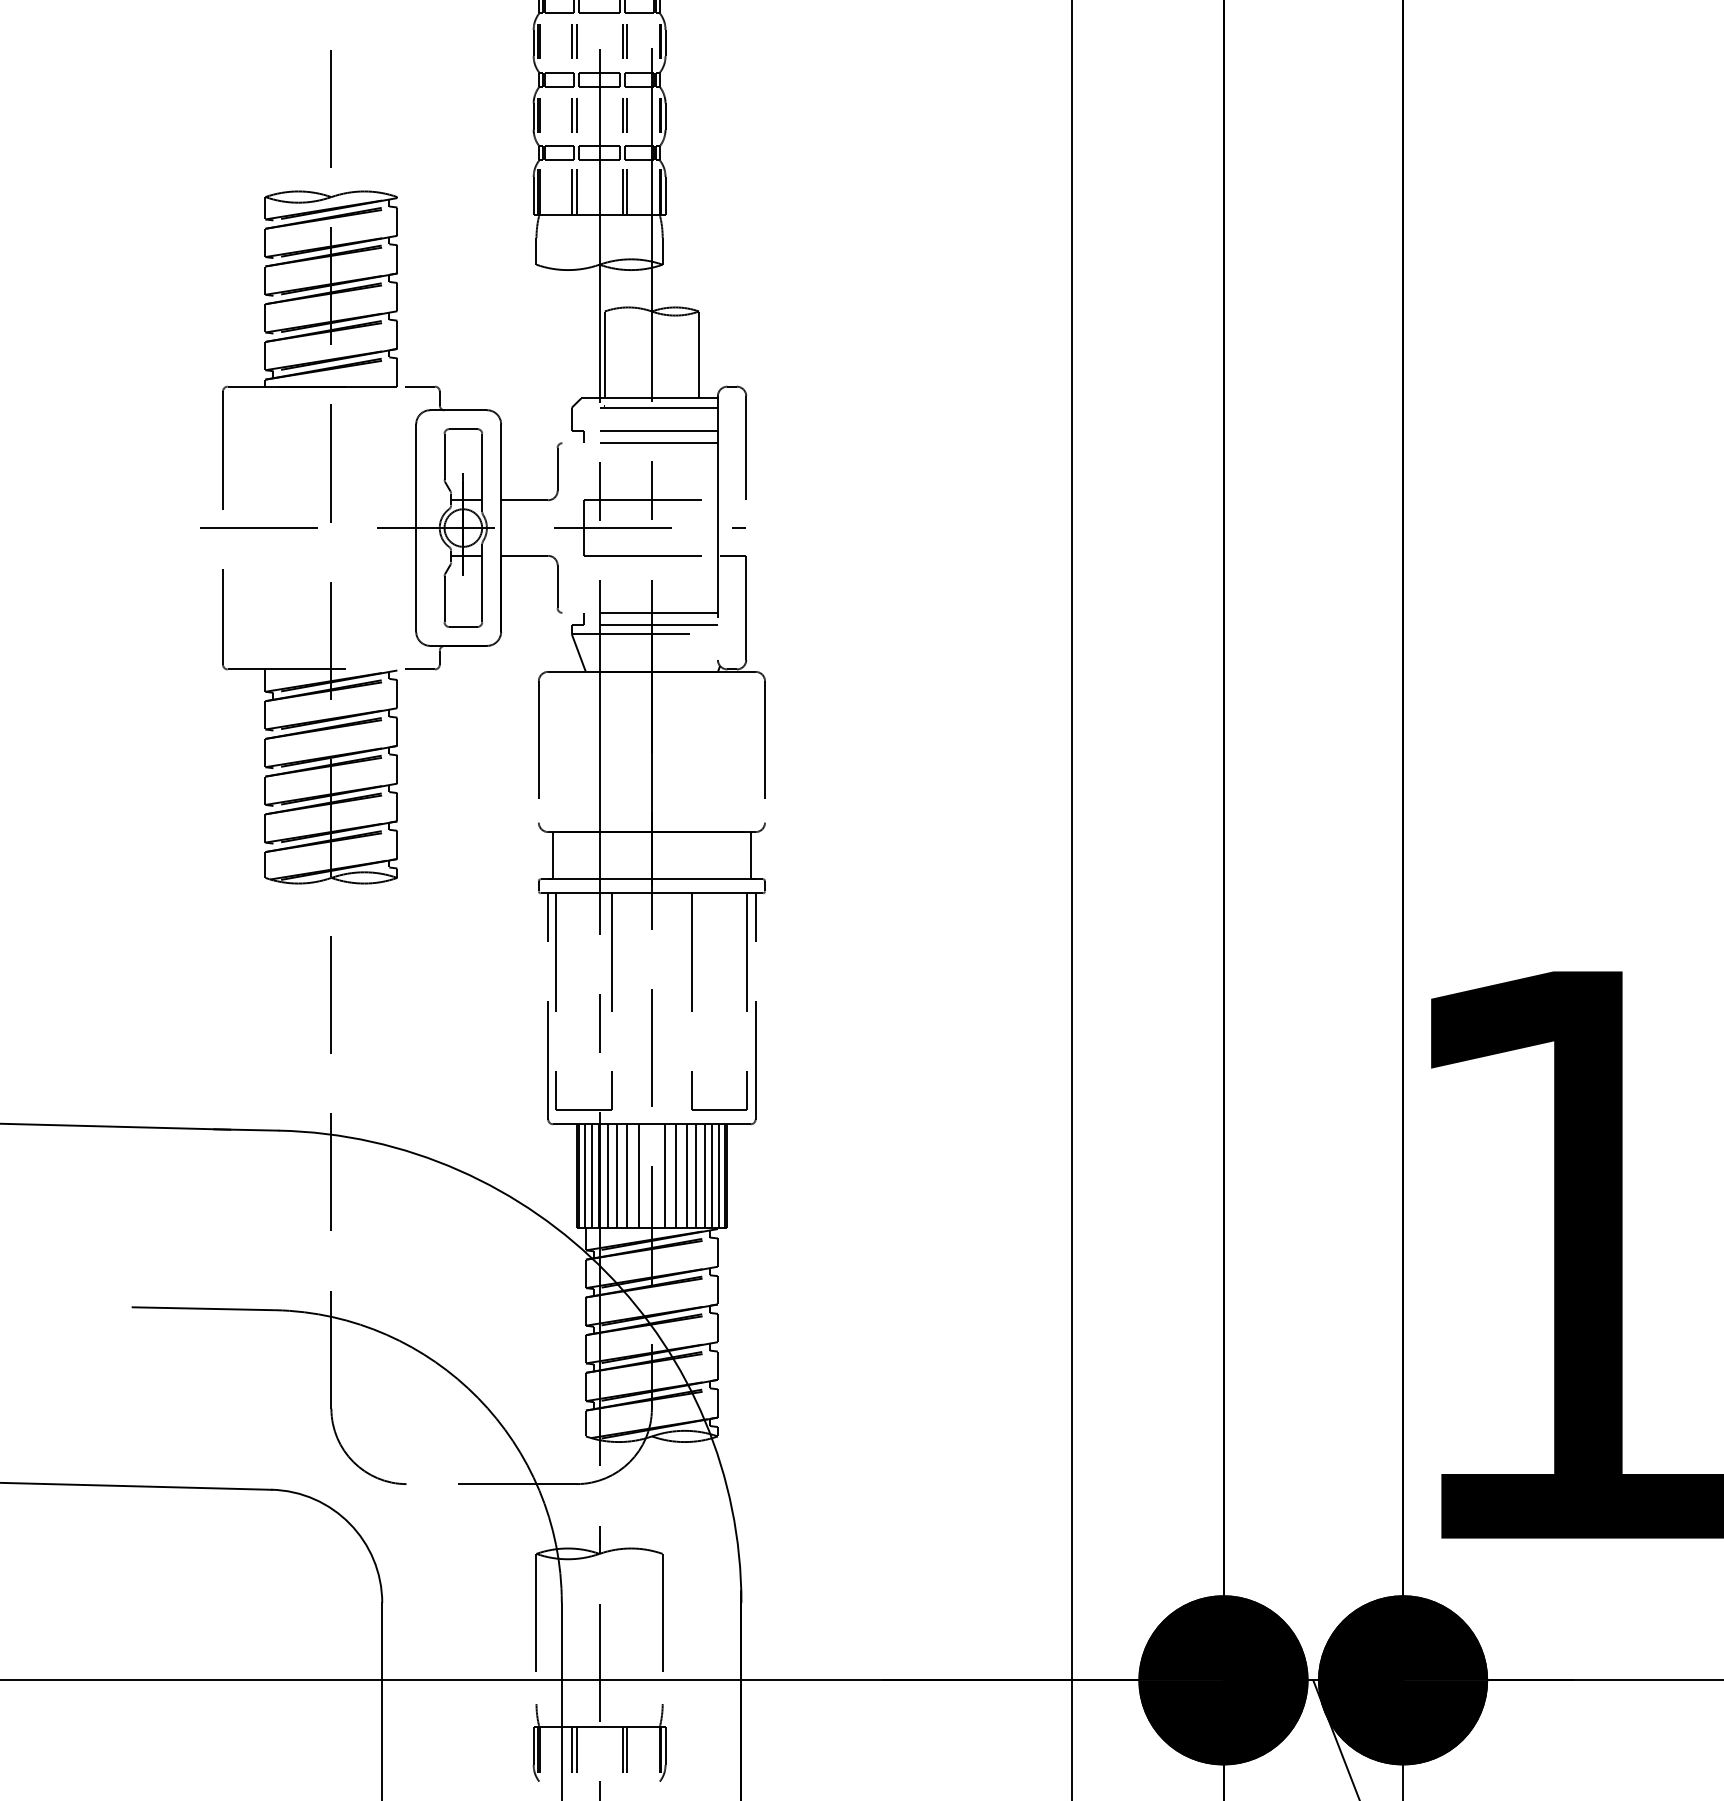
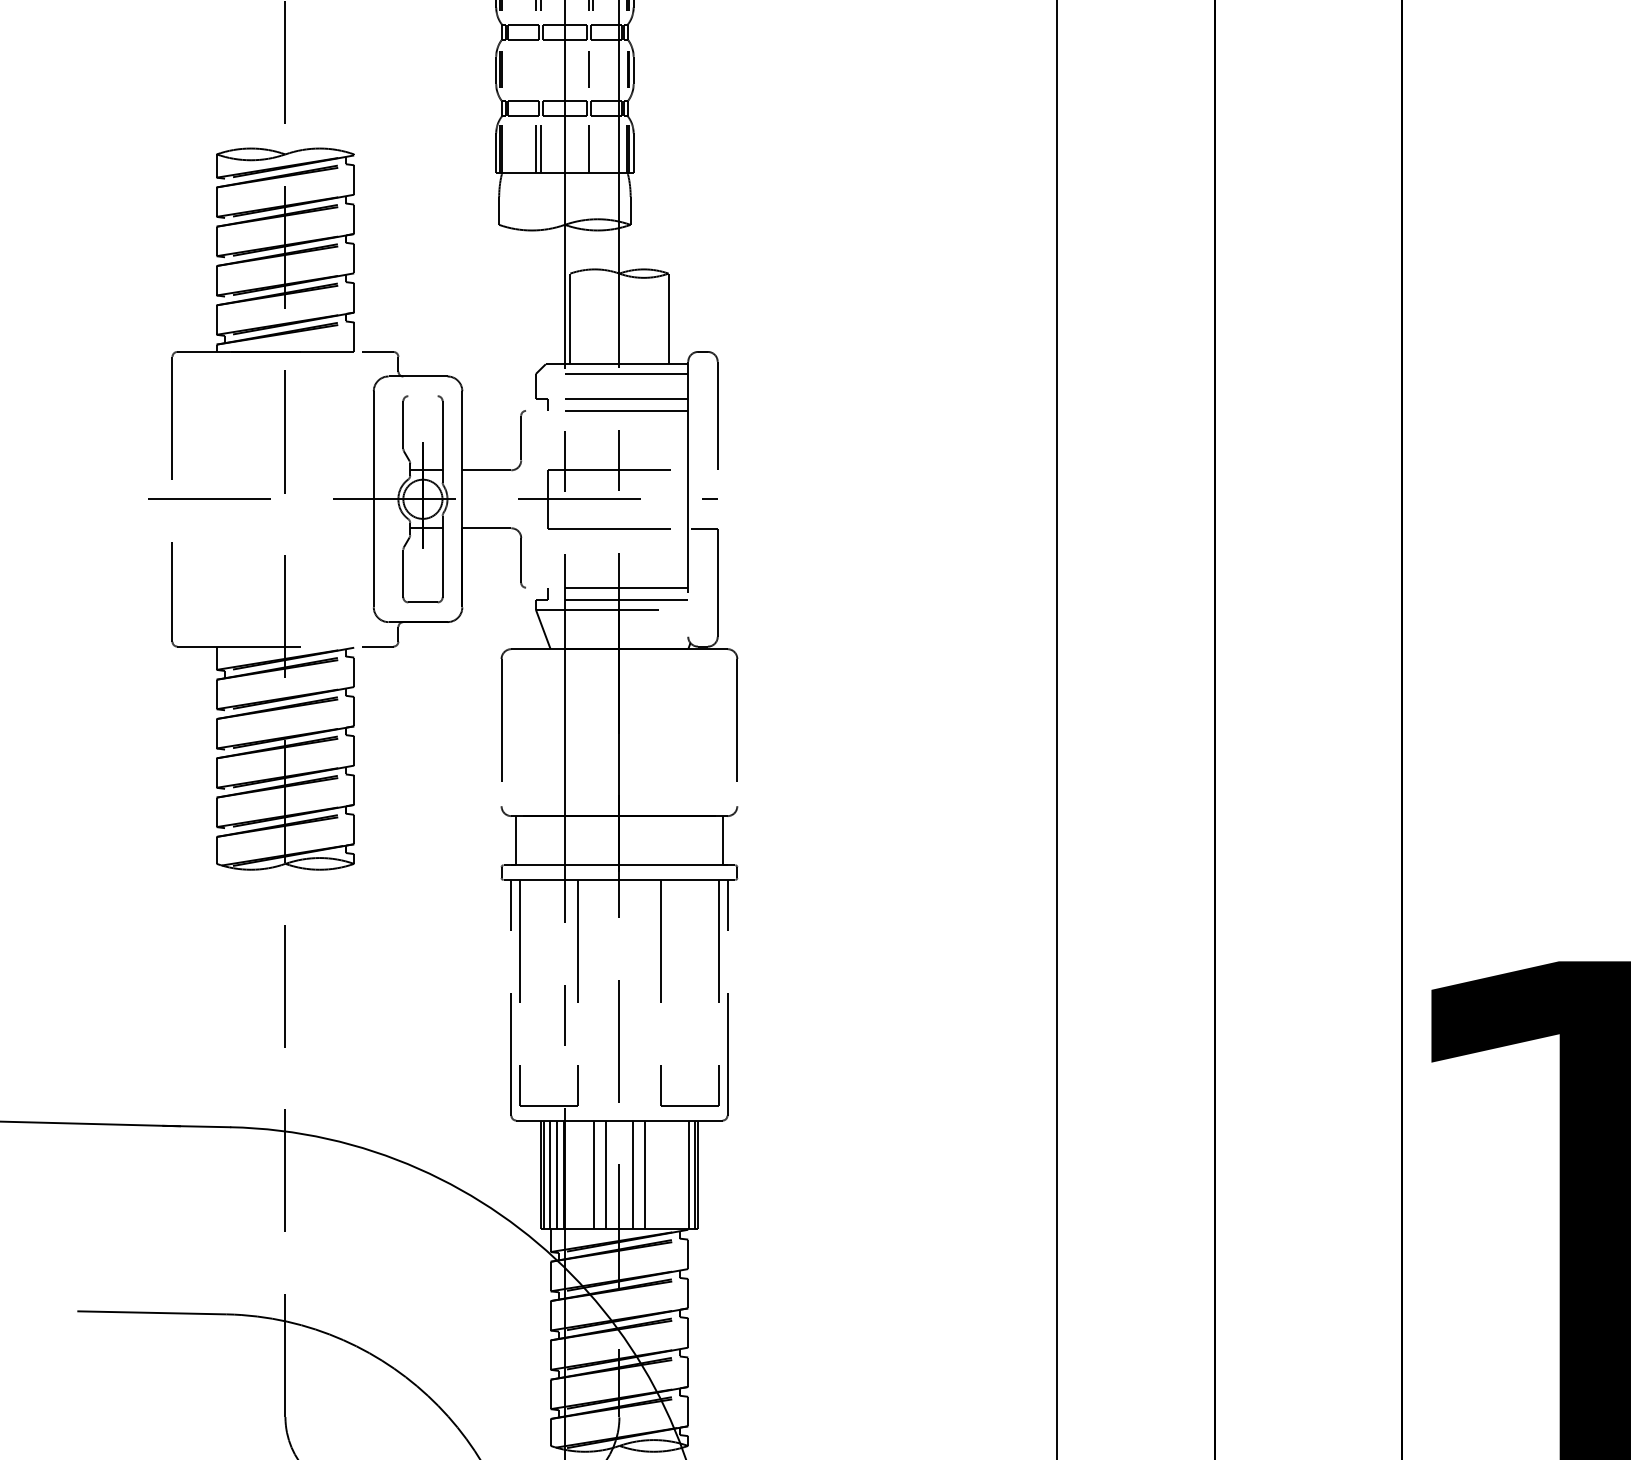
line: (627, 114) -> (594, 68), removed
part: (574, 115) -> (538, 69), removed
line: (626, 191) -> (592, 148), removed
line: (463, 429) -> (423, 396), removed
line: (607, 1175) -> (573, 1173), removed
line: (617, 1175) -> (583, 1173), removed
line: (686, 1175) -> (655, 1173), removed
line: (696, 1175) -> (665, 1173), removed
line: (704, 1175) -> (674, 1173), removed
line: (712, 1175) -> (682, 1173), removed

